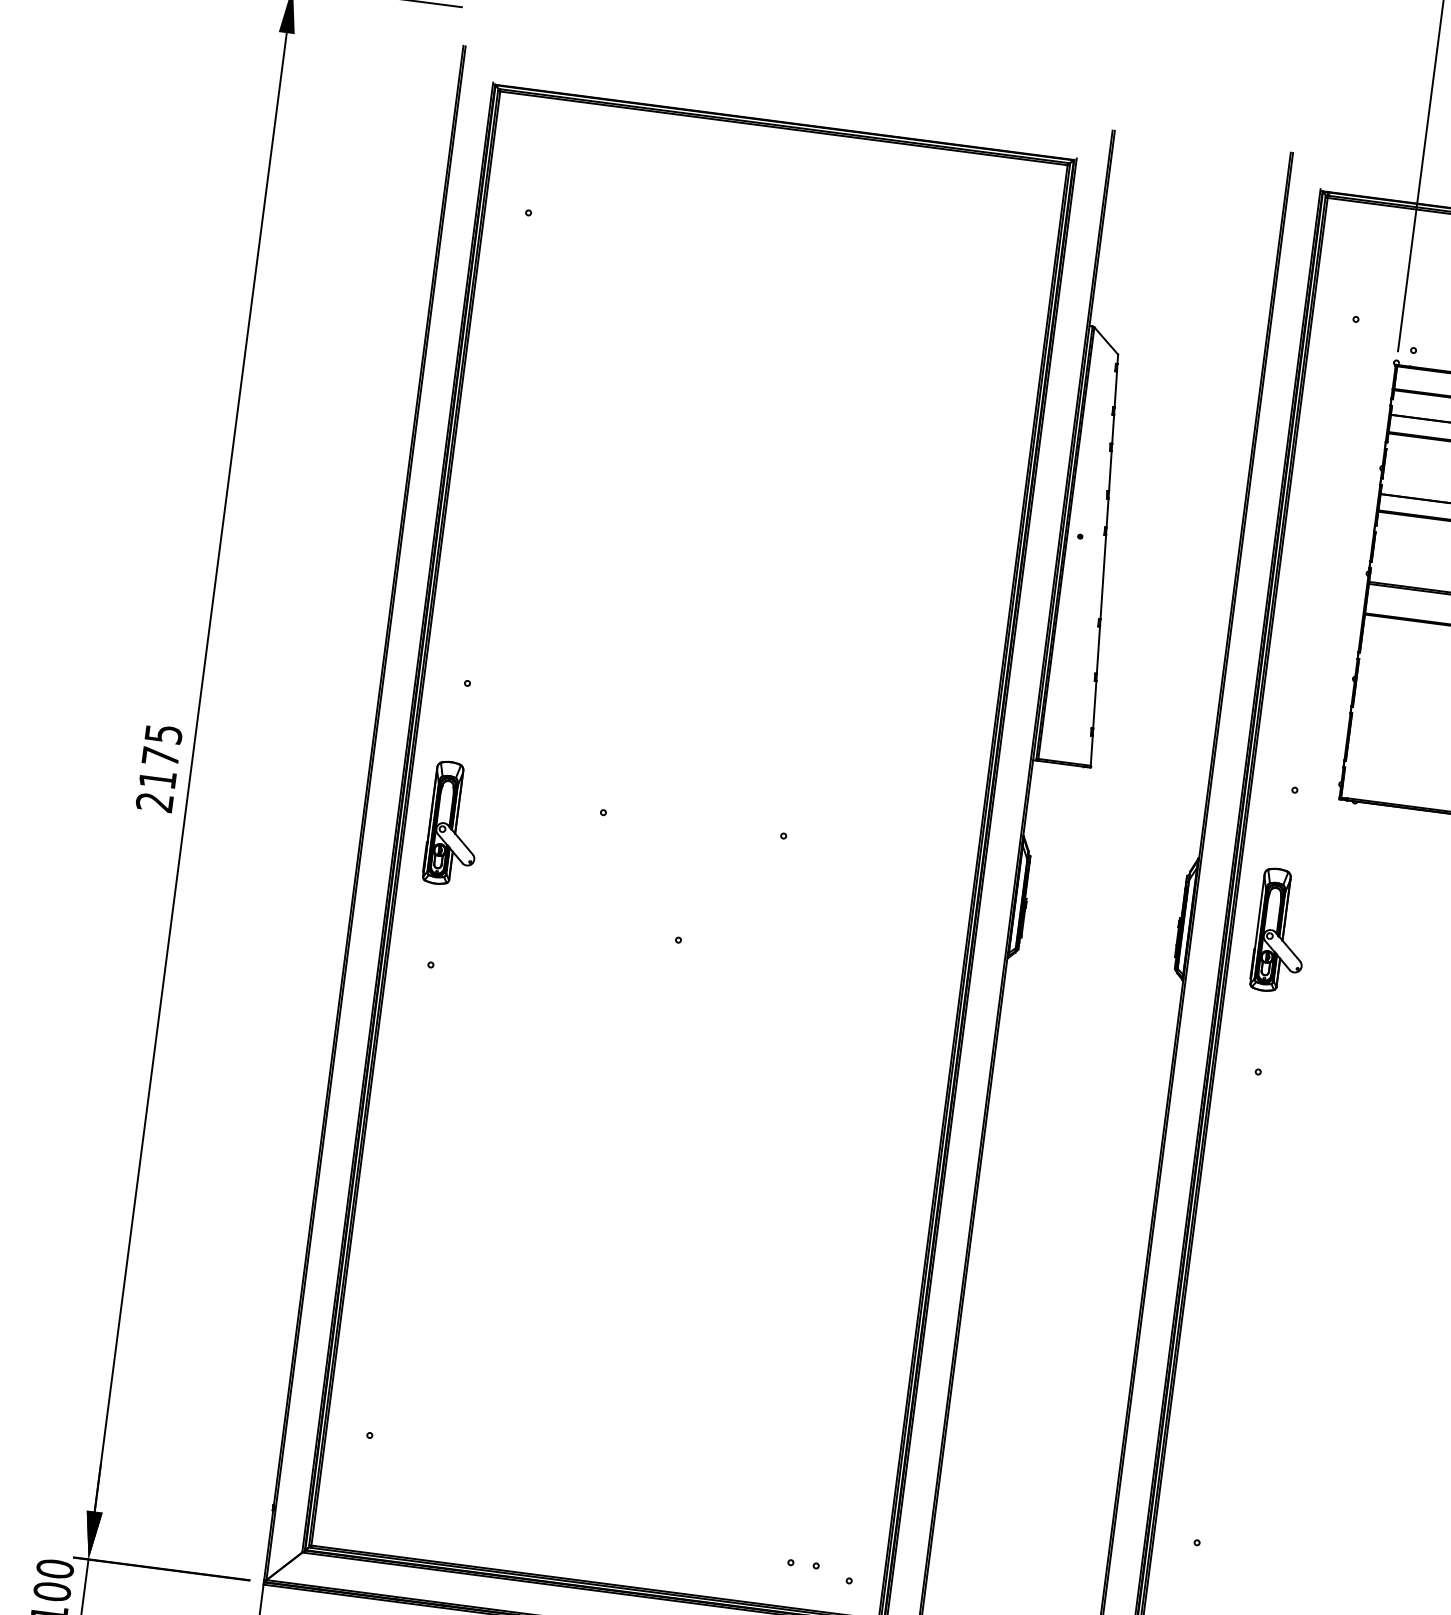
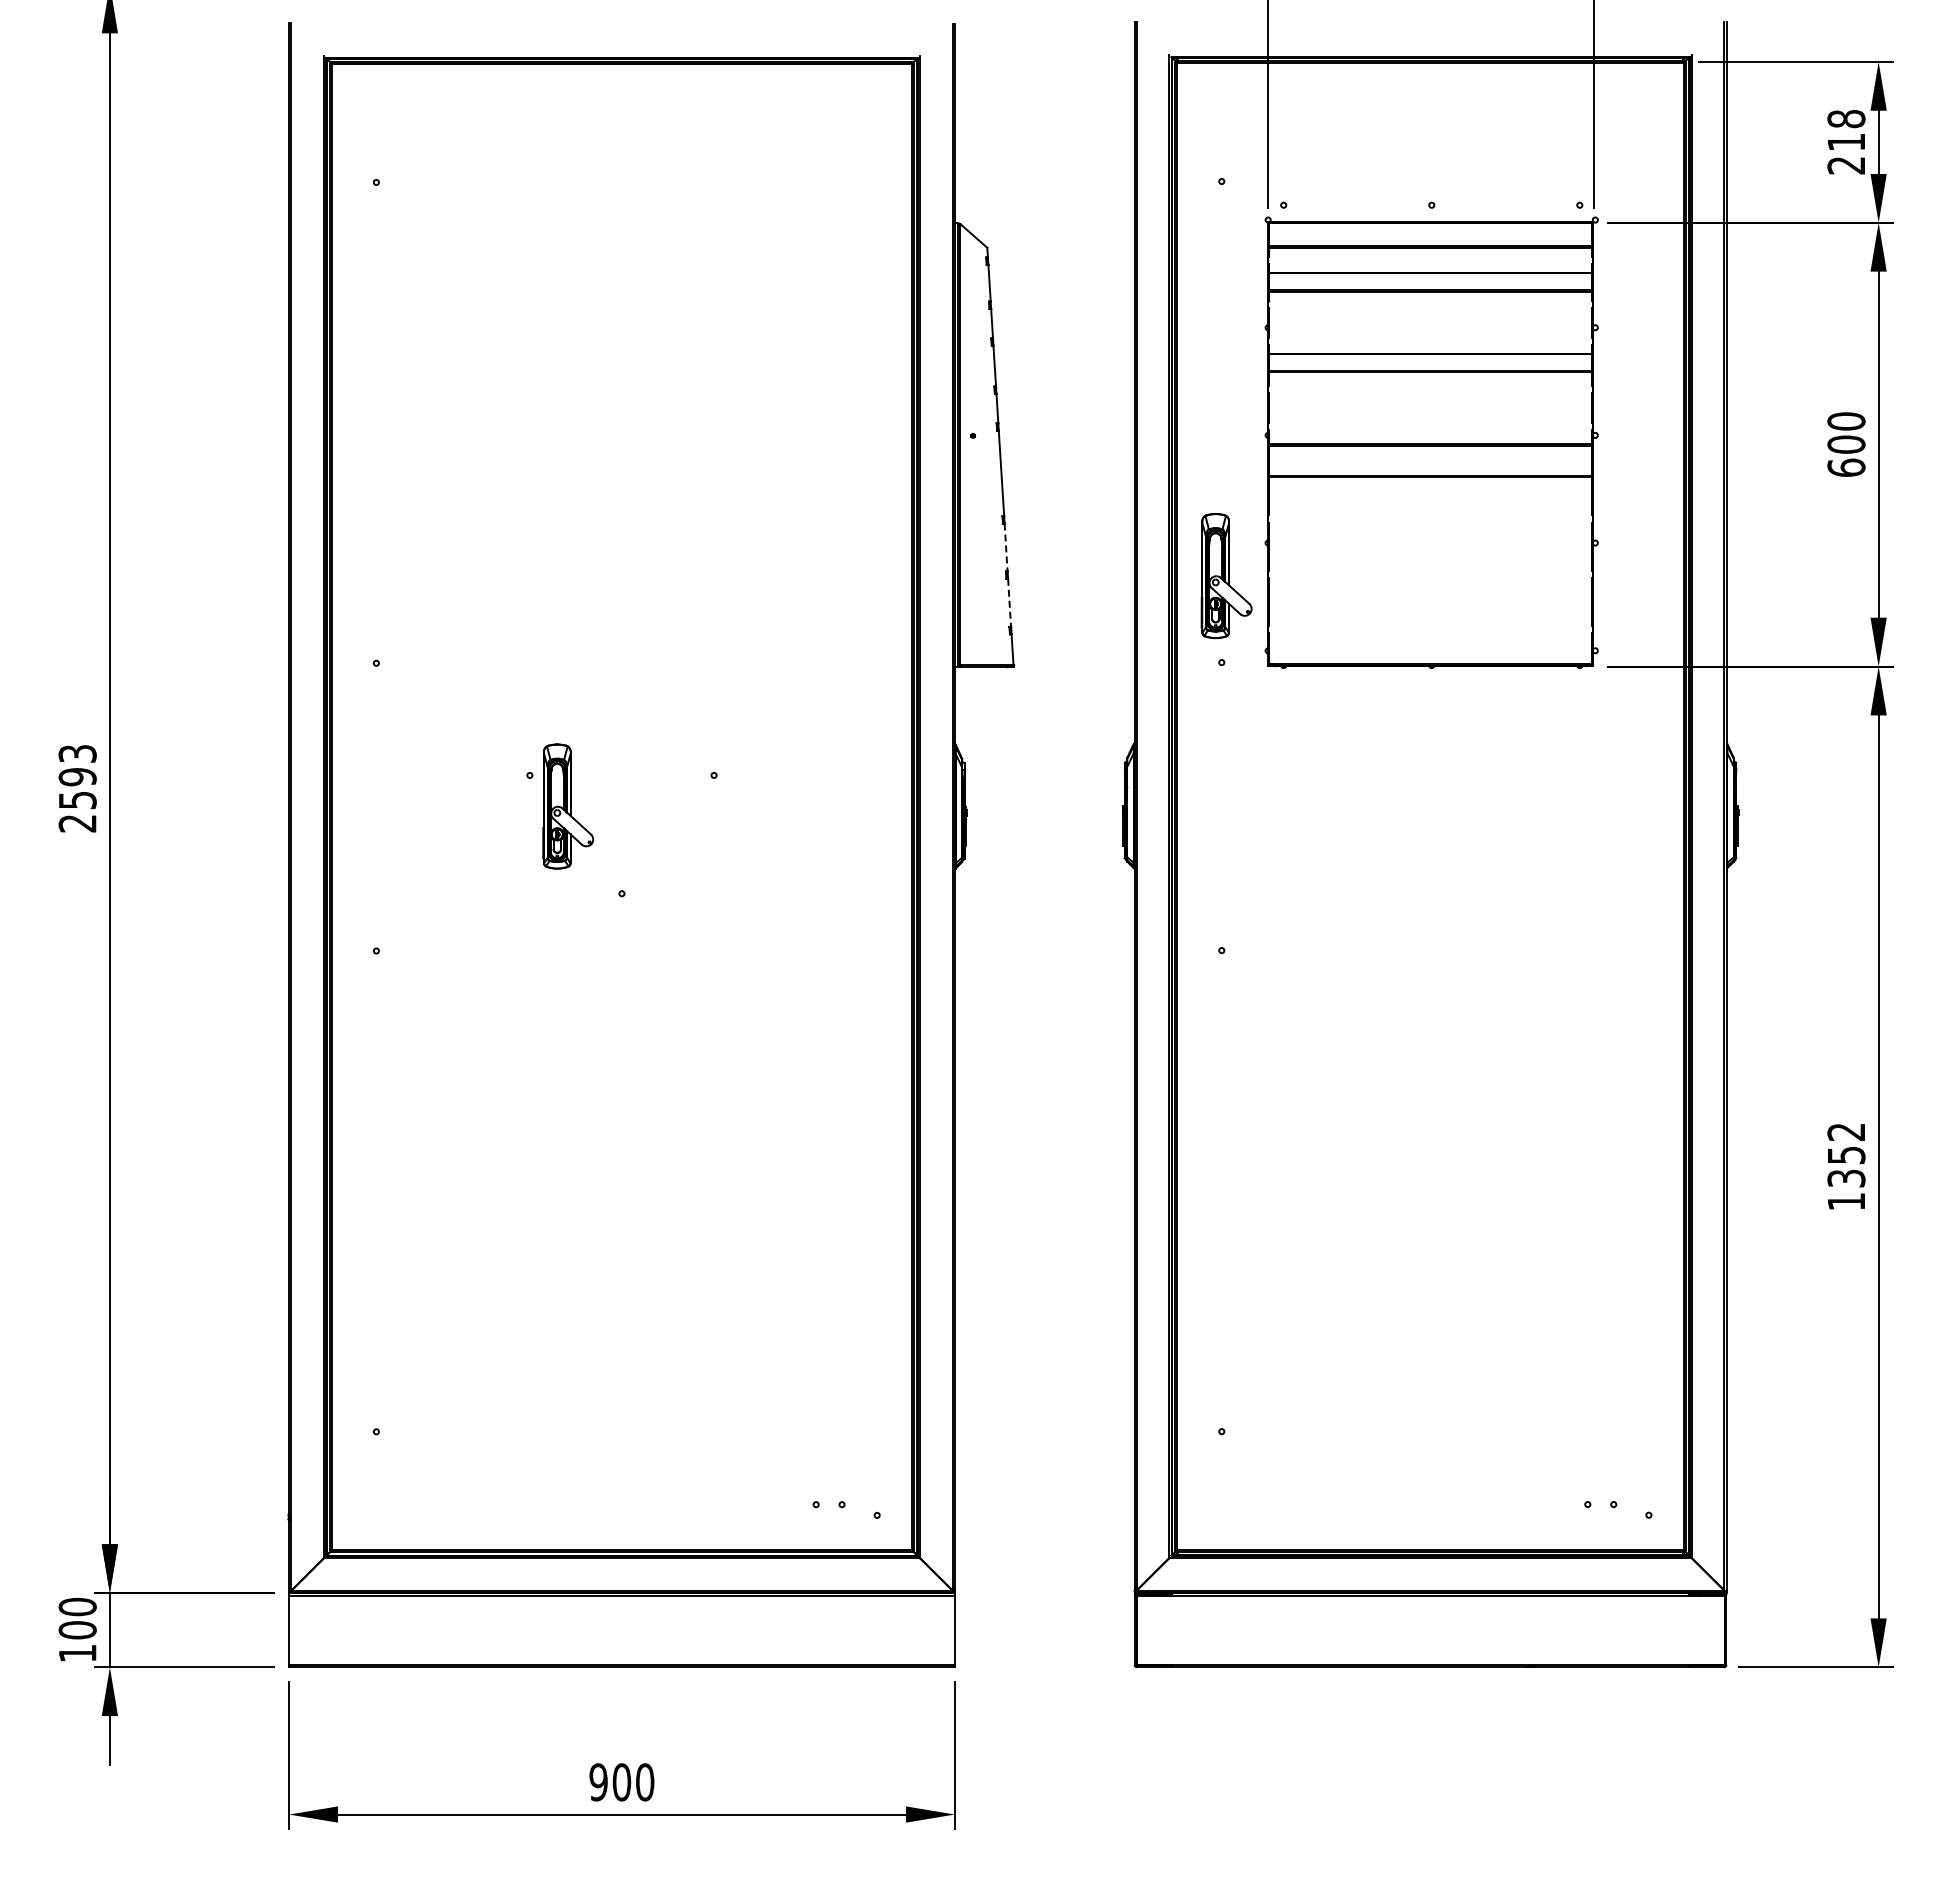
line: (1098, 650) -> (1006, 547), solid -> dashed
line: (1094, 705) -> (1009, 603), solid -> dashed
text: (160, 757) -> (77, 777), 2175 -> 2593
part: (454, 824) -> (568, 806), moved
part: (1281, 931) -> (1226, 576), moved

